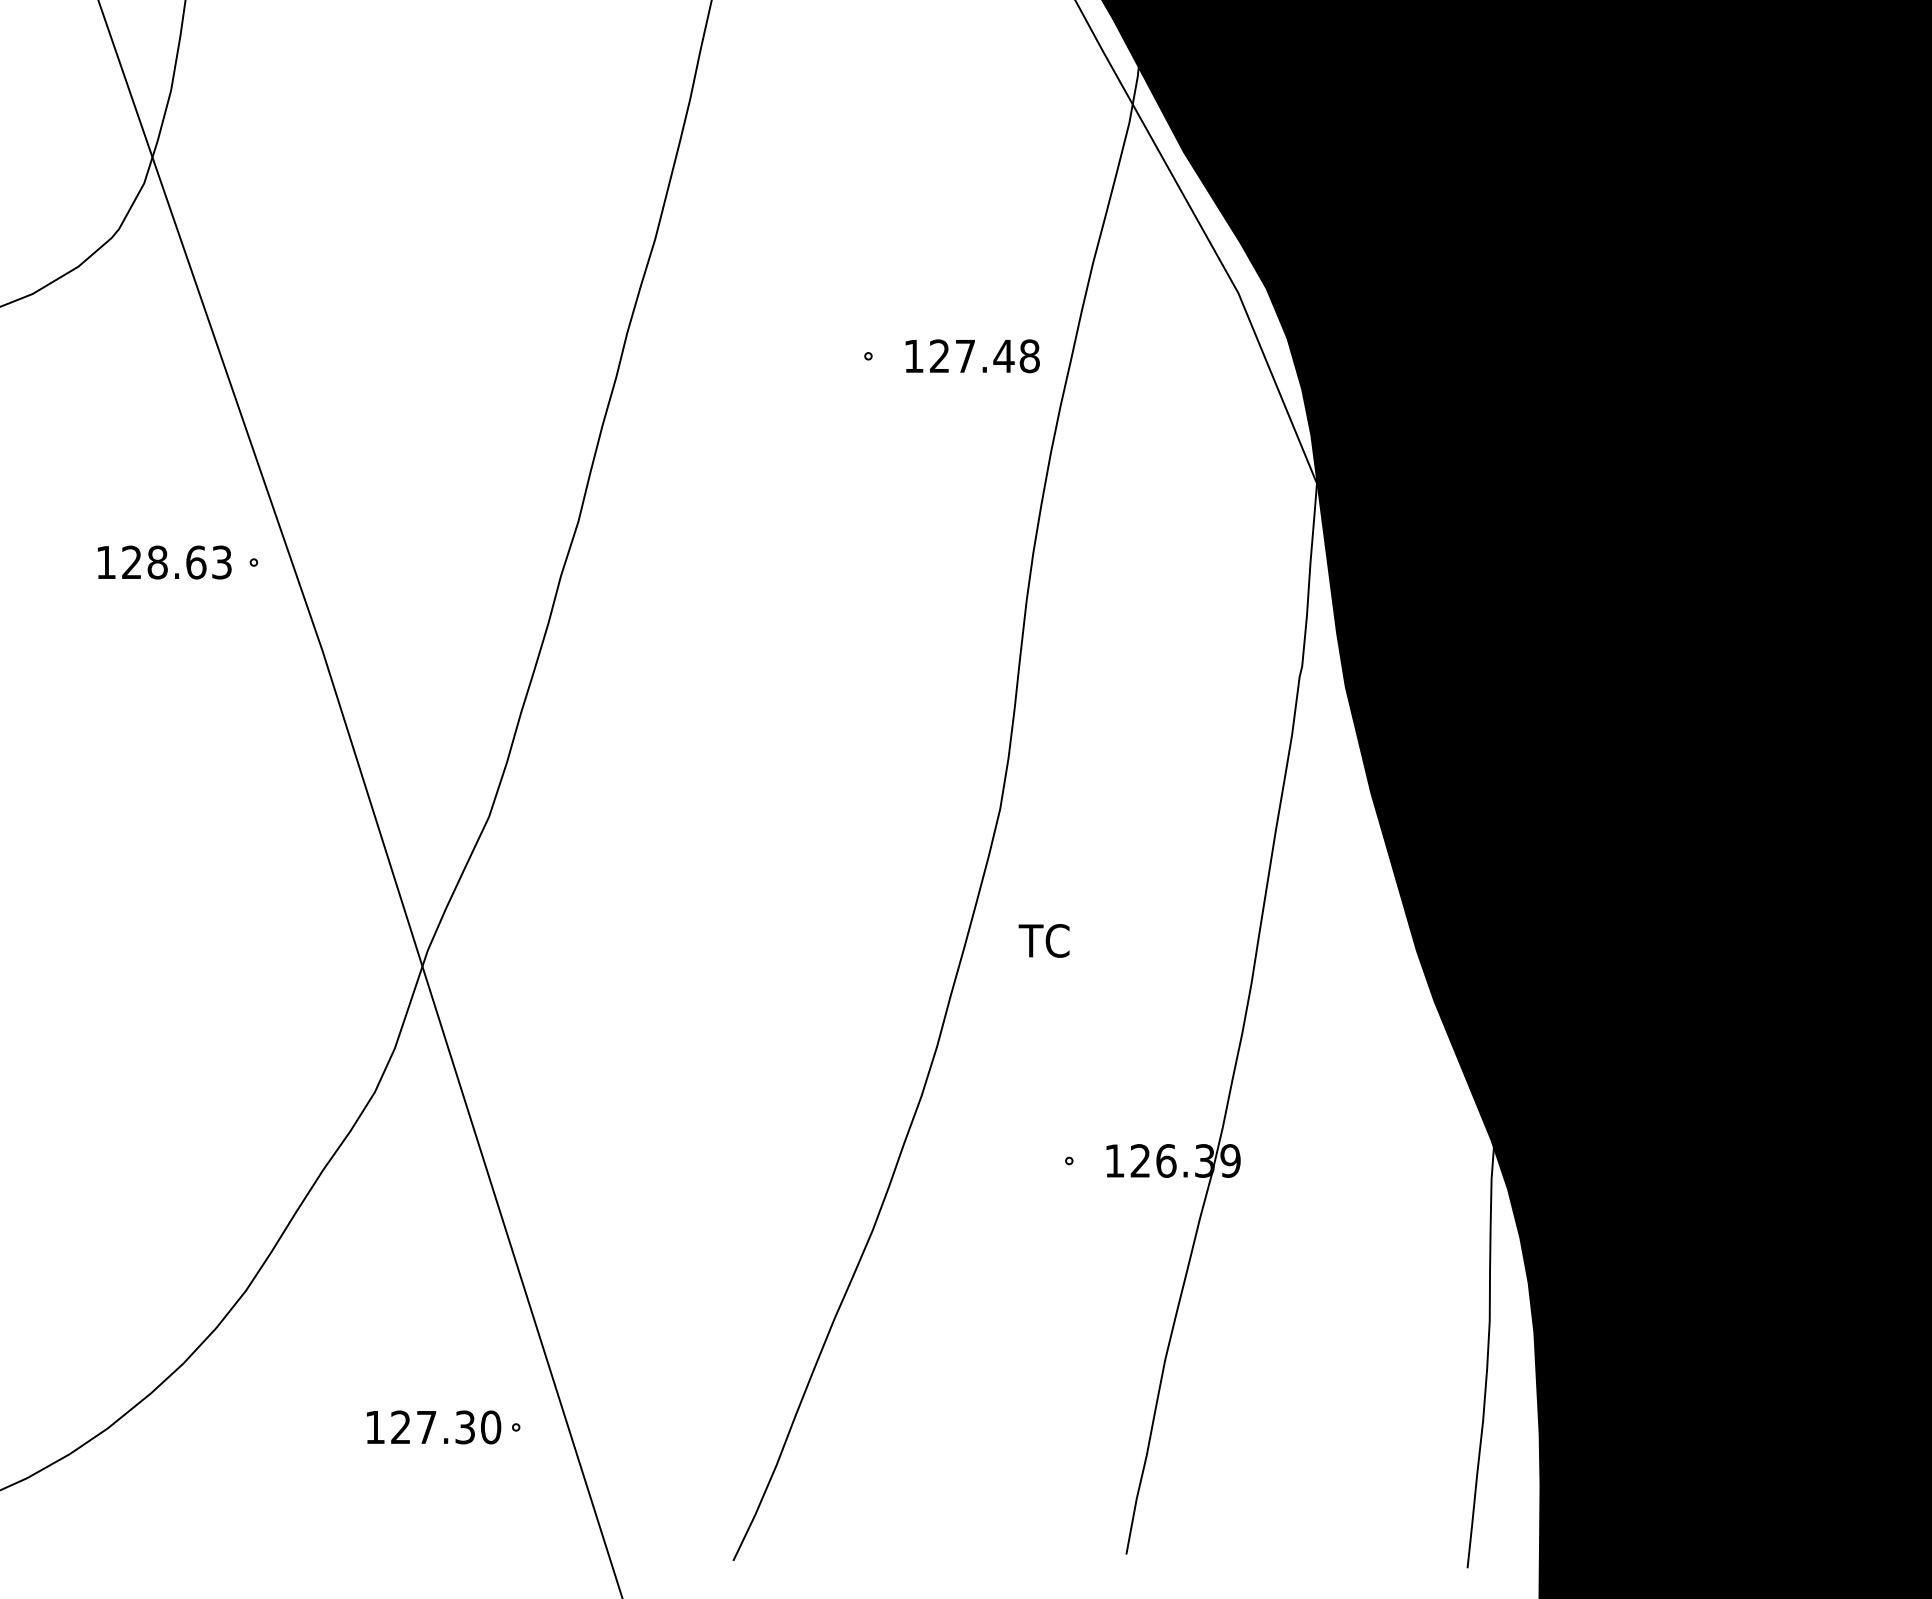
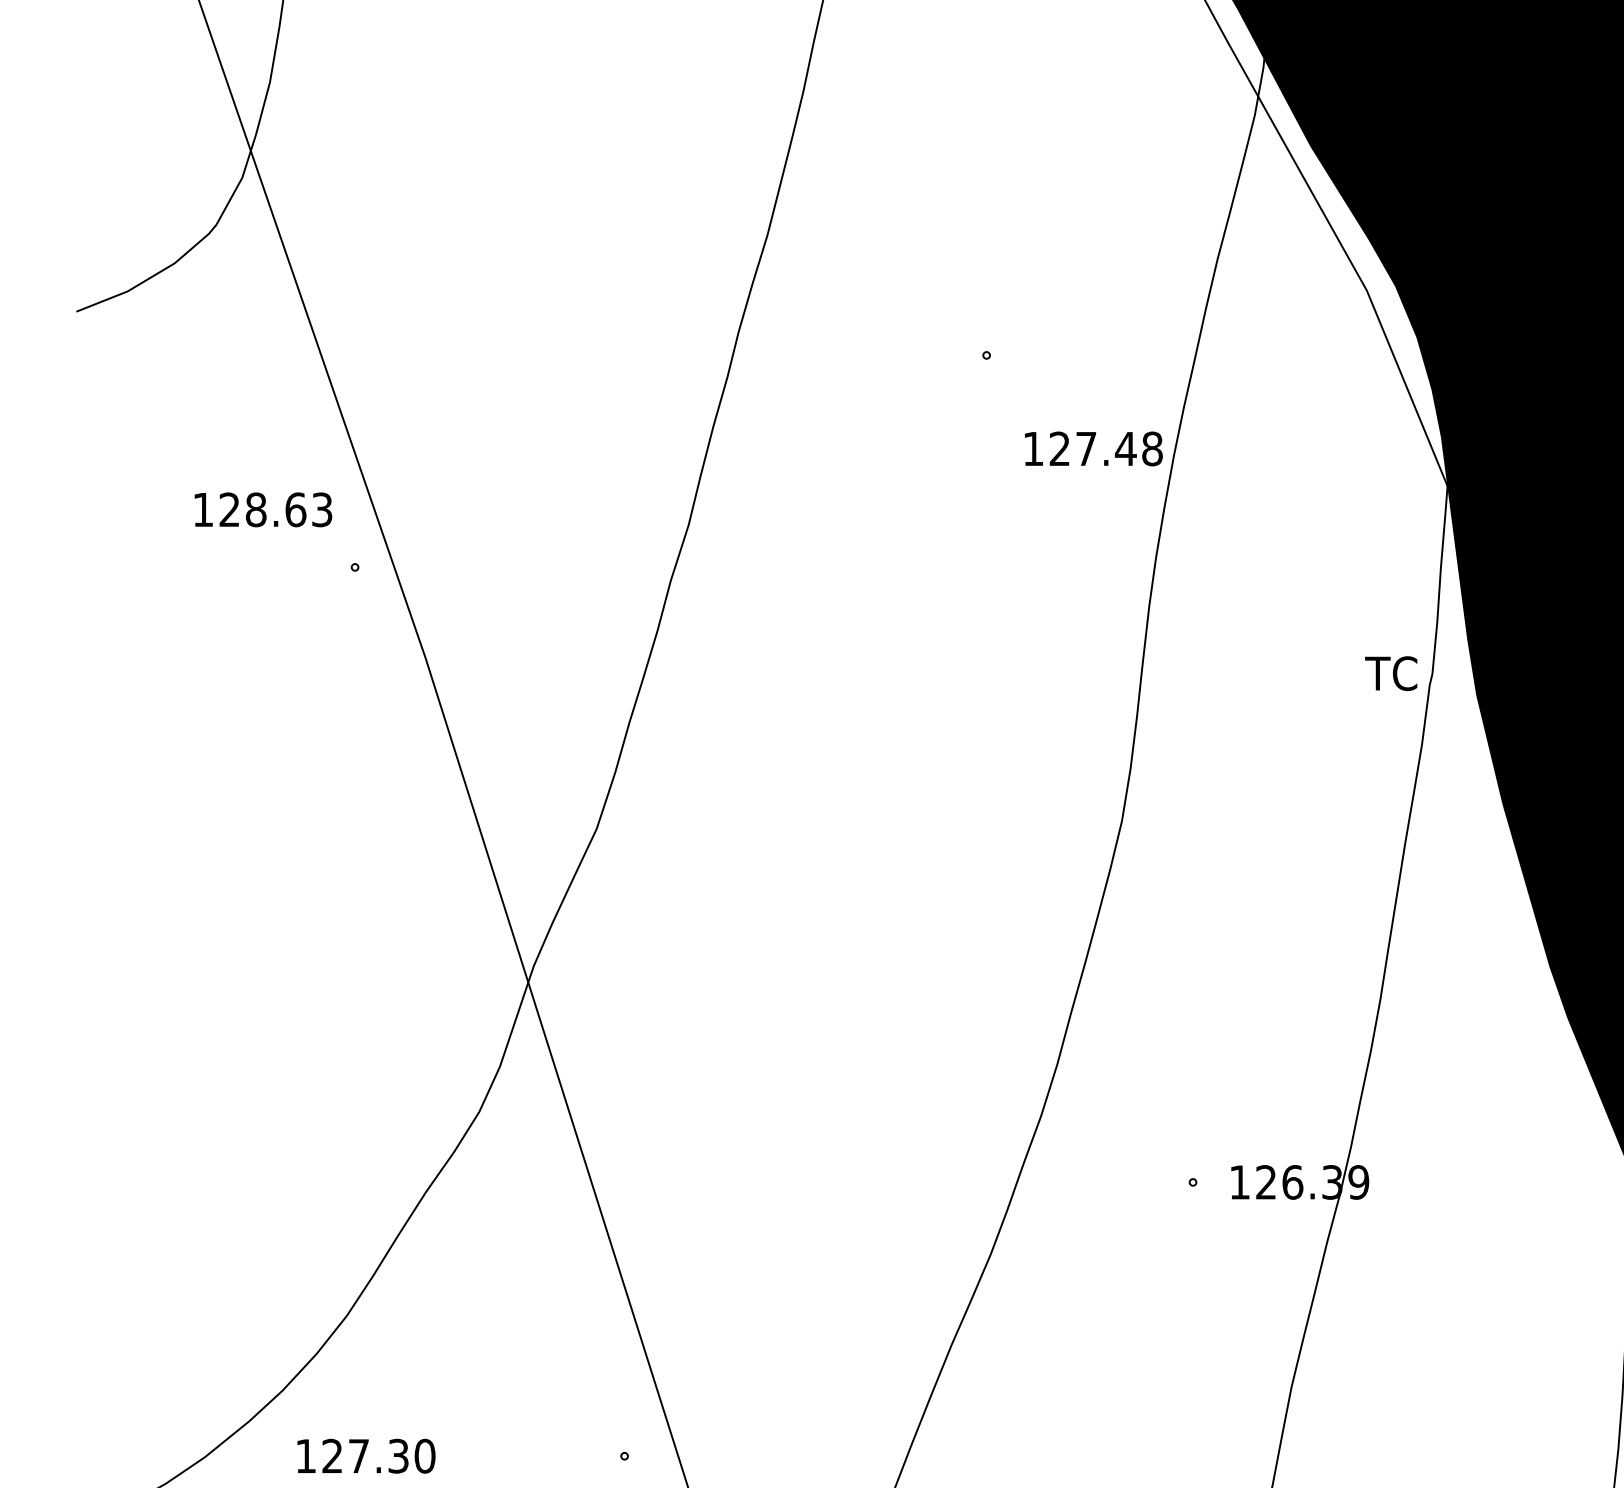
text: (972, 356) -> (1093, 449), moved
text: (164, 562) -> (263, 509), moved
text: (1043, 940) -> (1390, 673), moved
text: (434, 1427) -> (366, 1456), moved

